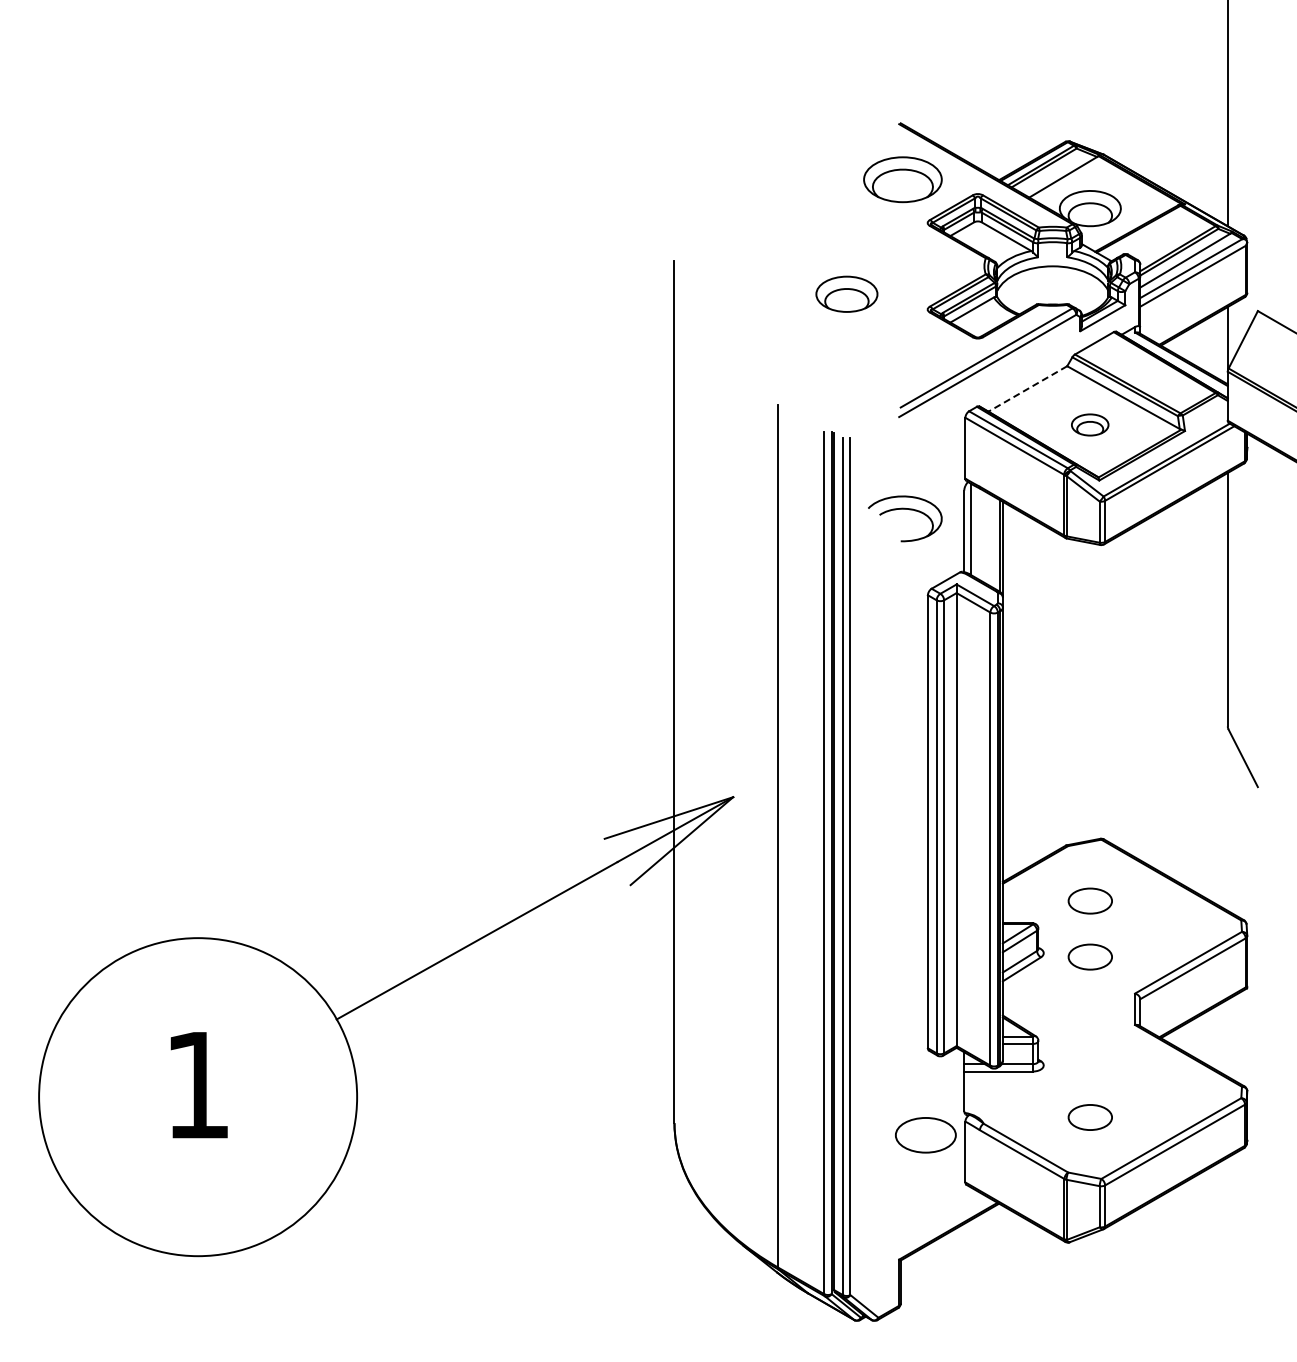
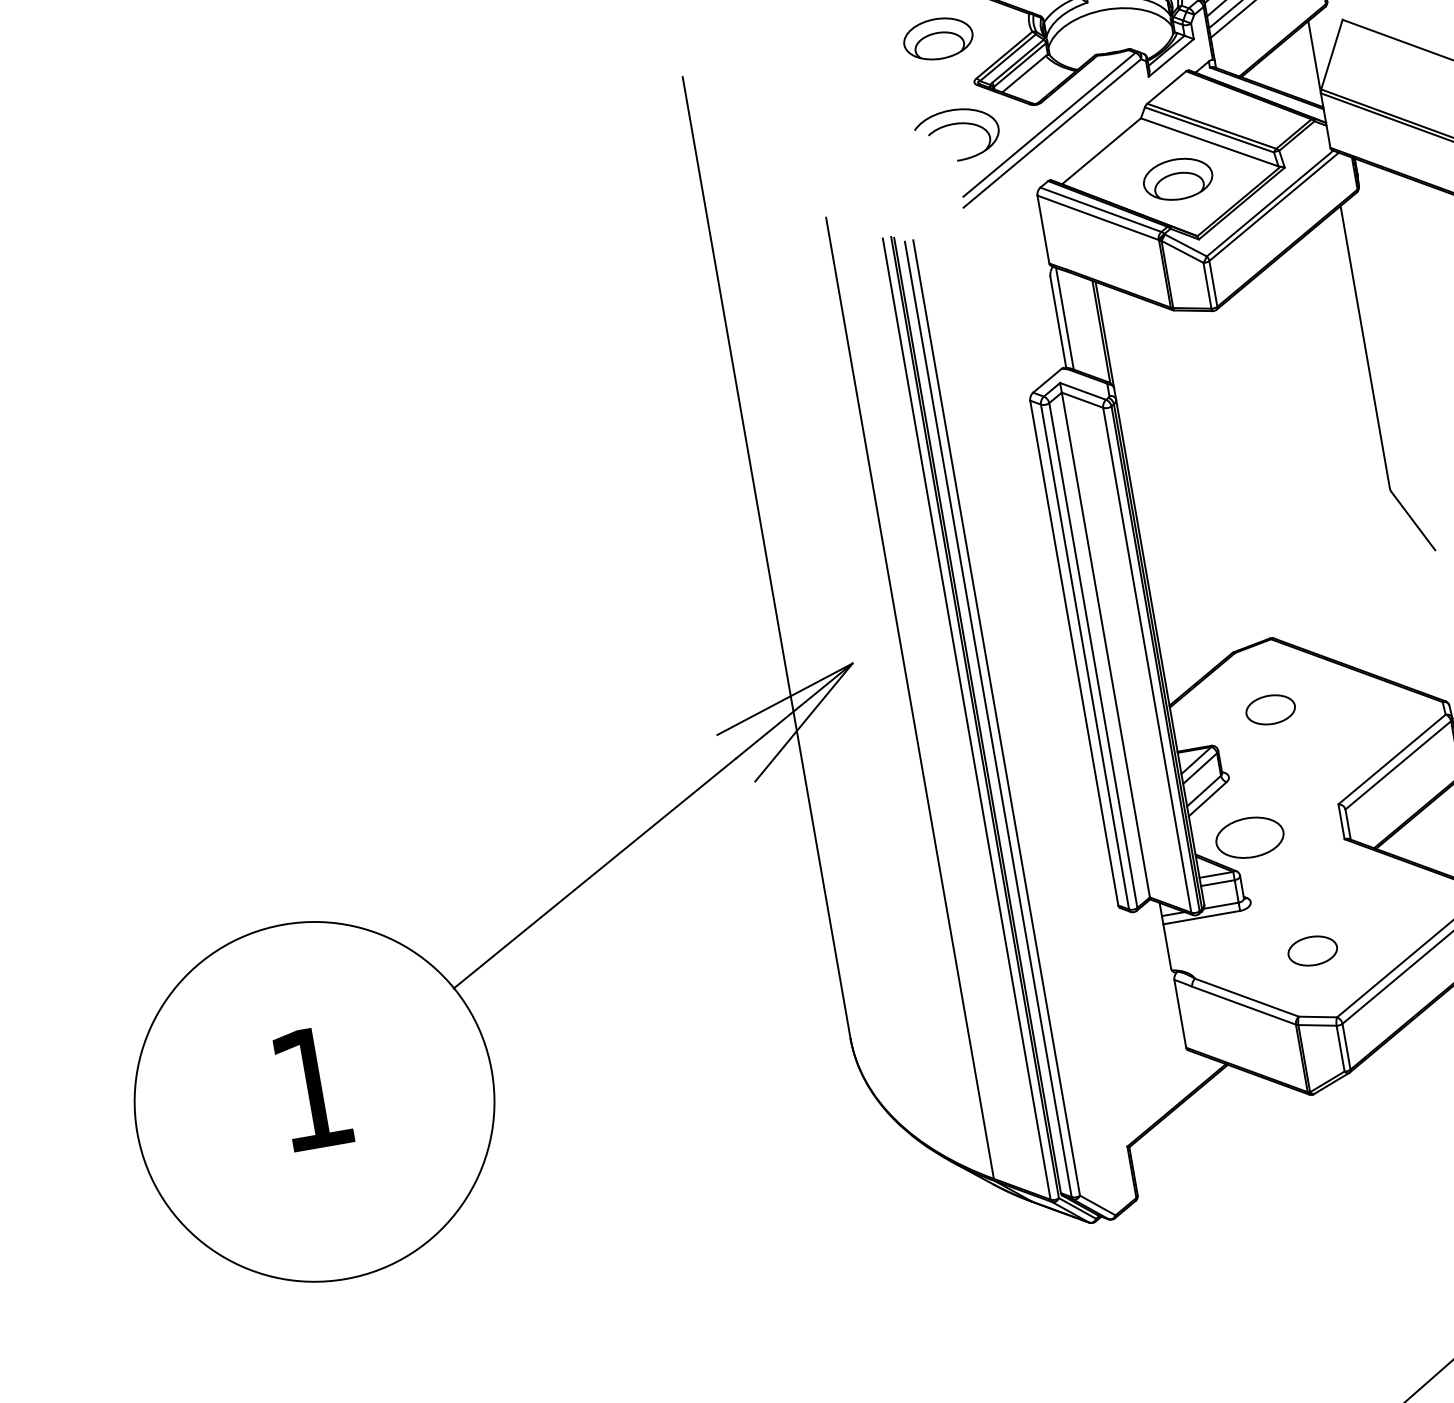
part: (846, 293) -> (937, 38), moved
line: (1027, 389) -> (1101, 152), dashed -> solid
part: (1089, 424) -> (1177, 178), size x1.67
part: (909, 510) -> (960, 124), moved
part: (1089, 956) -> (1280, 771), removed
part: (925, 1135) -> (1249, 838), moved

